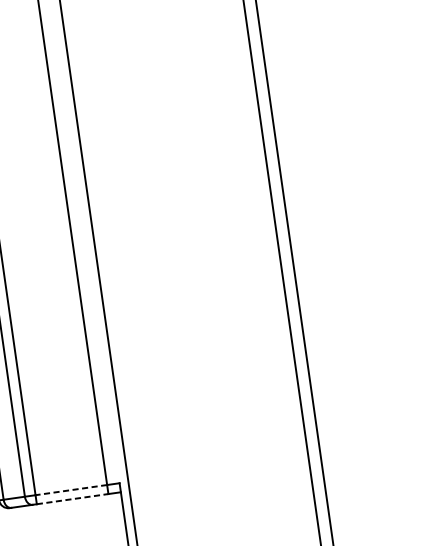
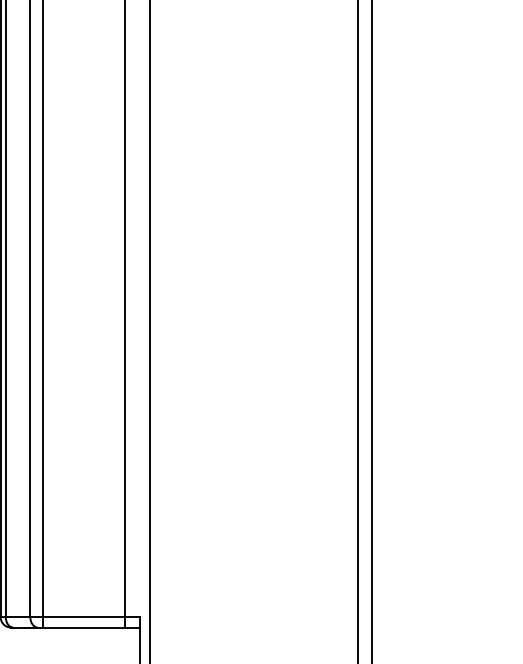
line: (70, 490) -> (83, 617), dashed -> solid
line: (73, 499) -> (84, 627), dashed -> solid

